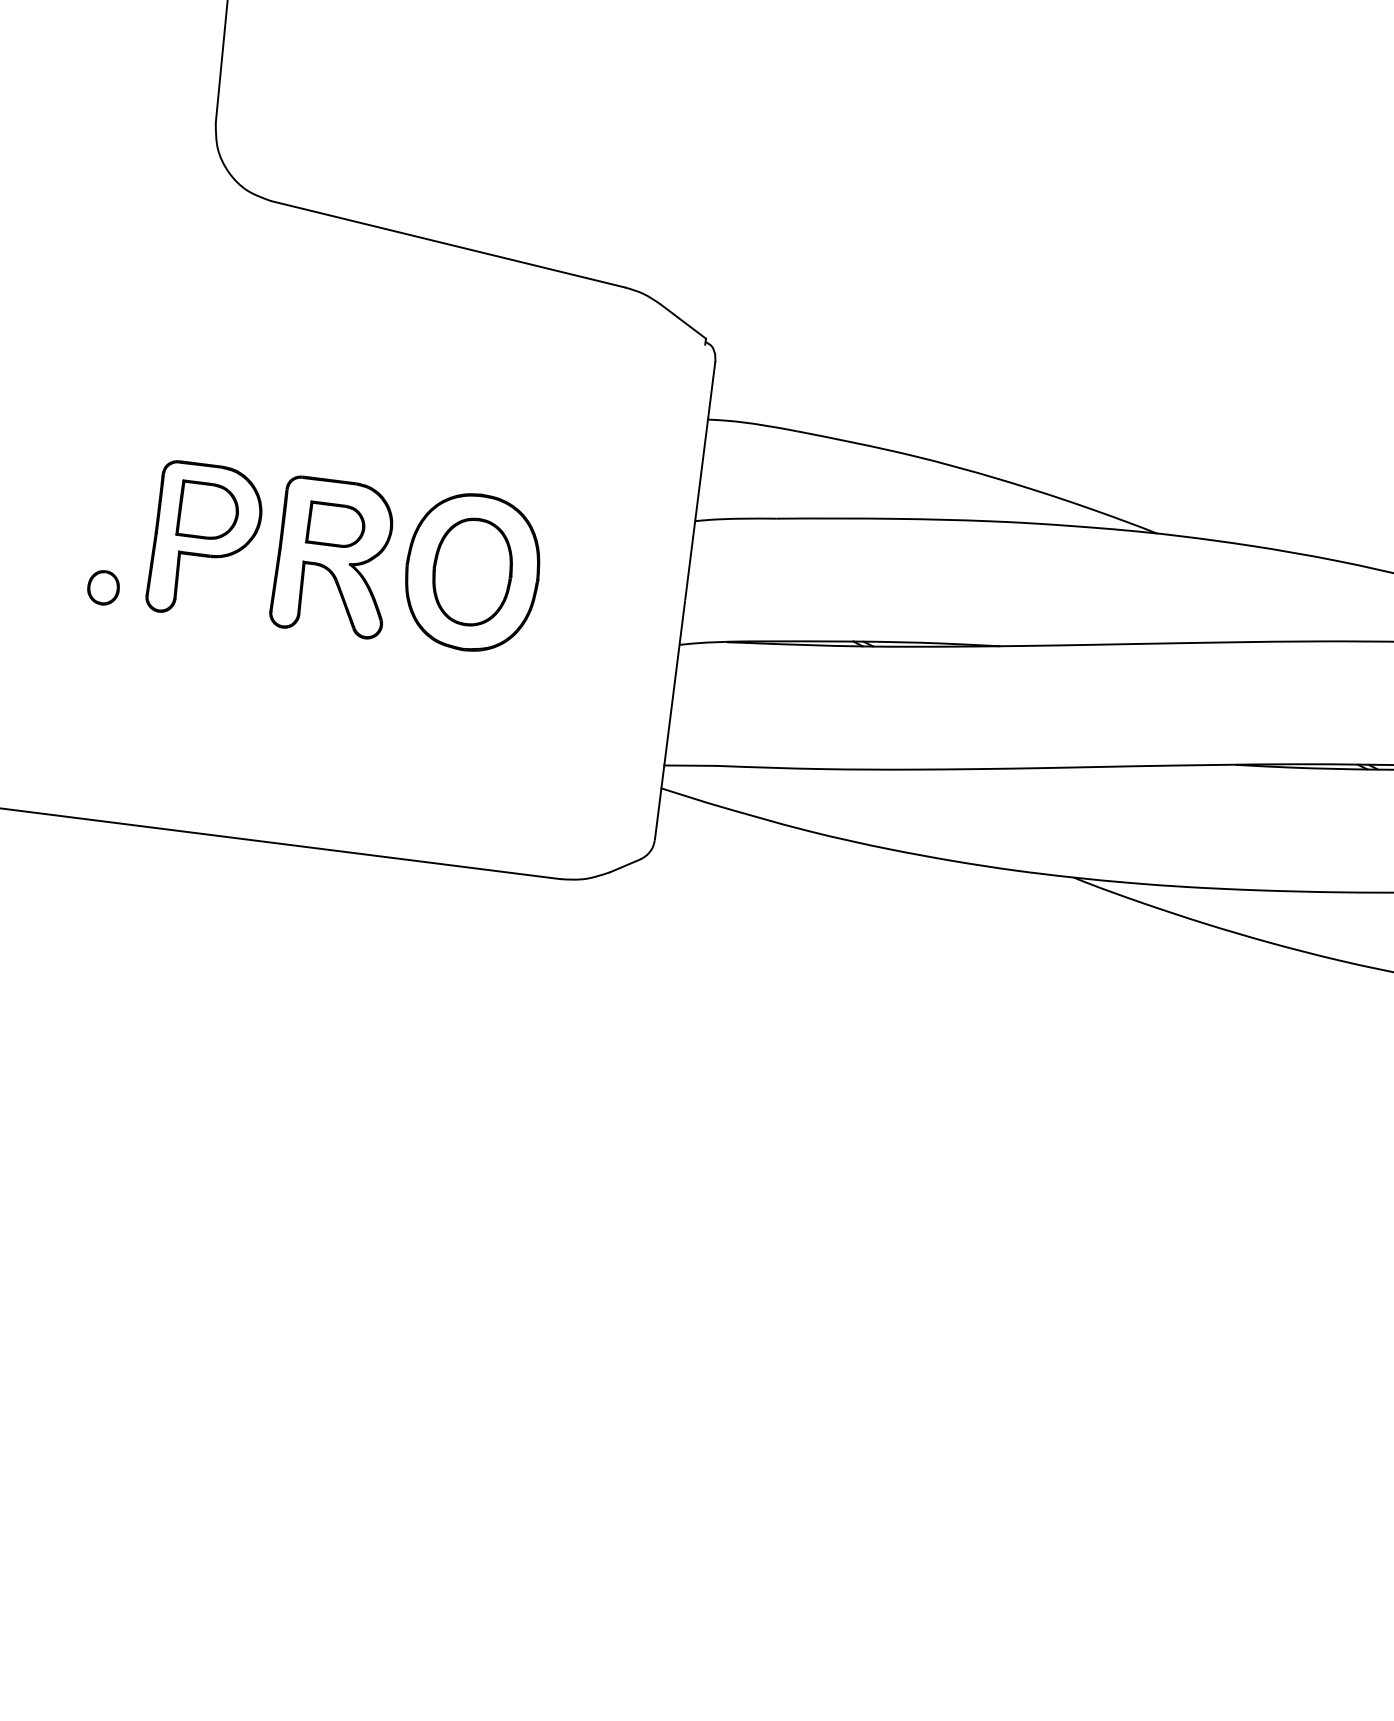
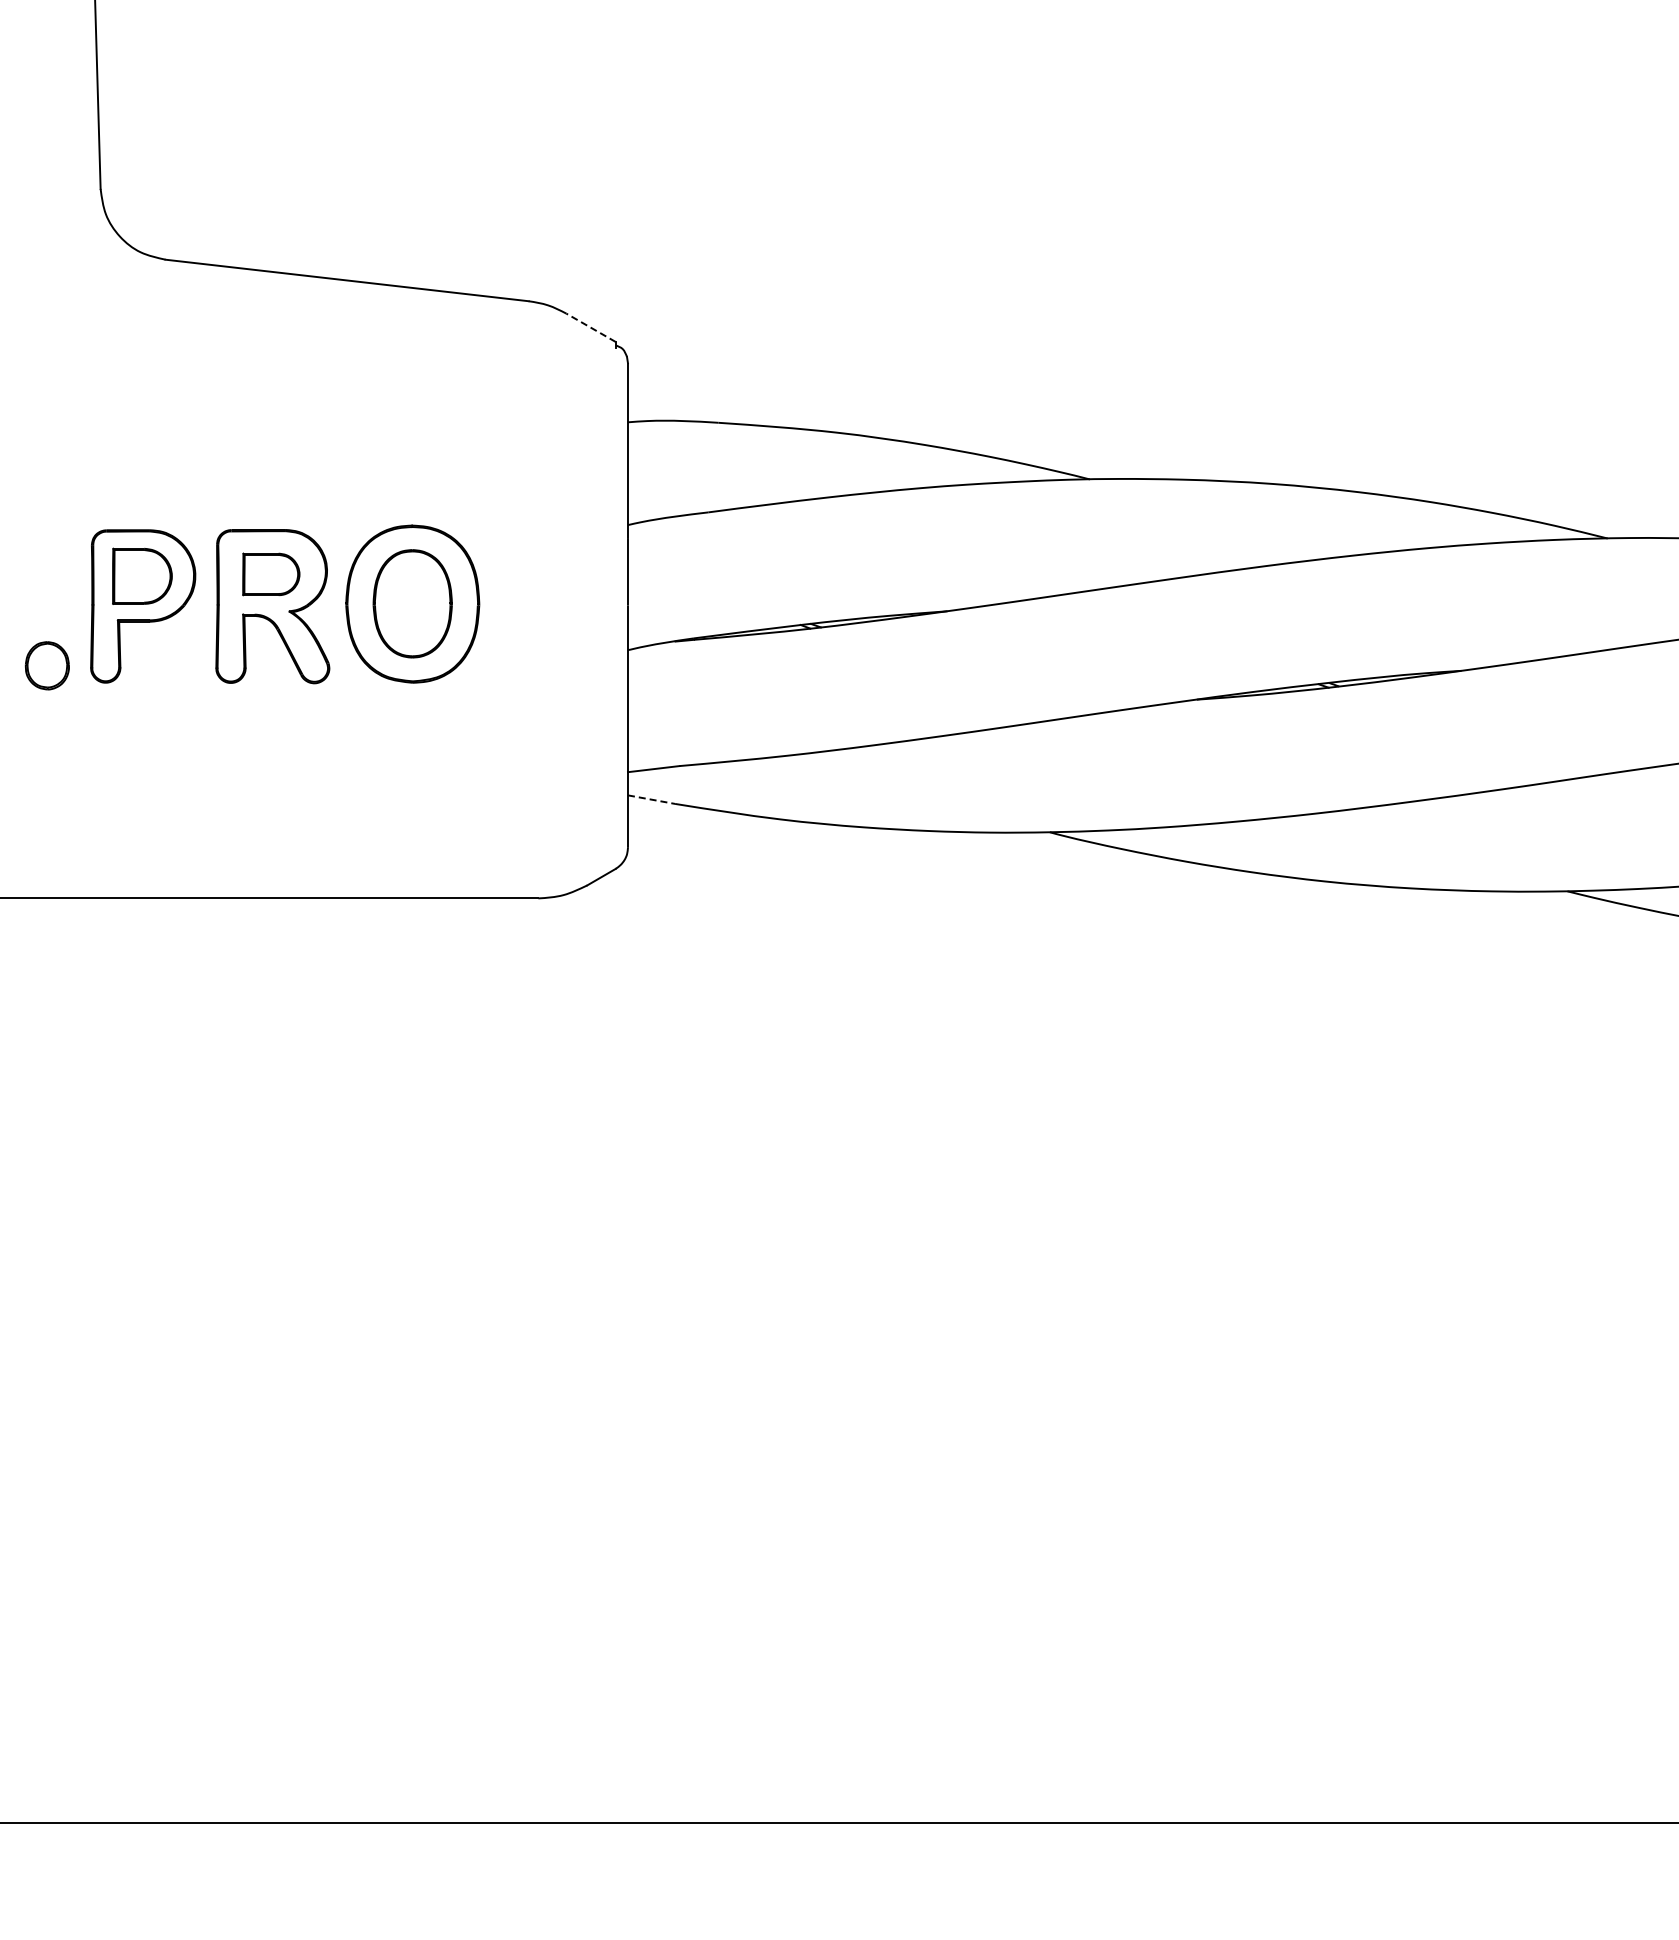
line: (682, 321) -> (590, 327), solid -> dashed
part: (103, 587) -> (47, 665), size x1.4
line: (684, 795) -> (651, 799), solid -> dashed

